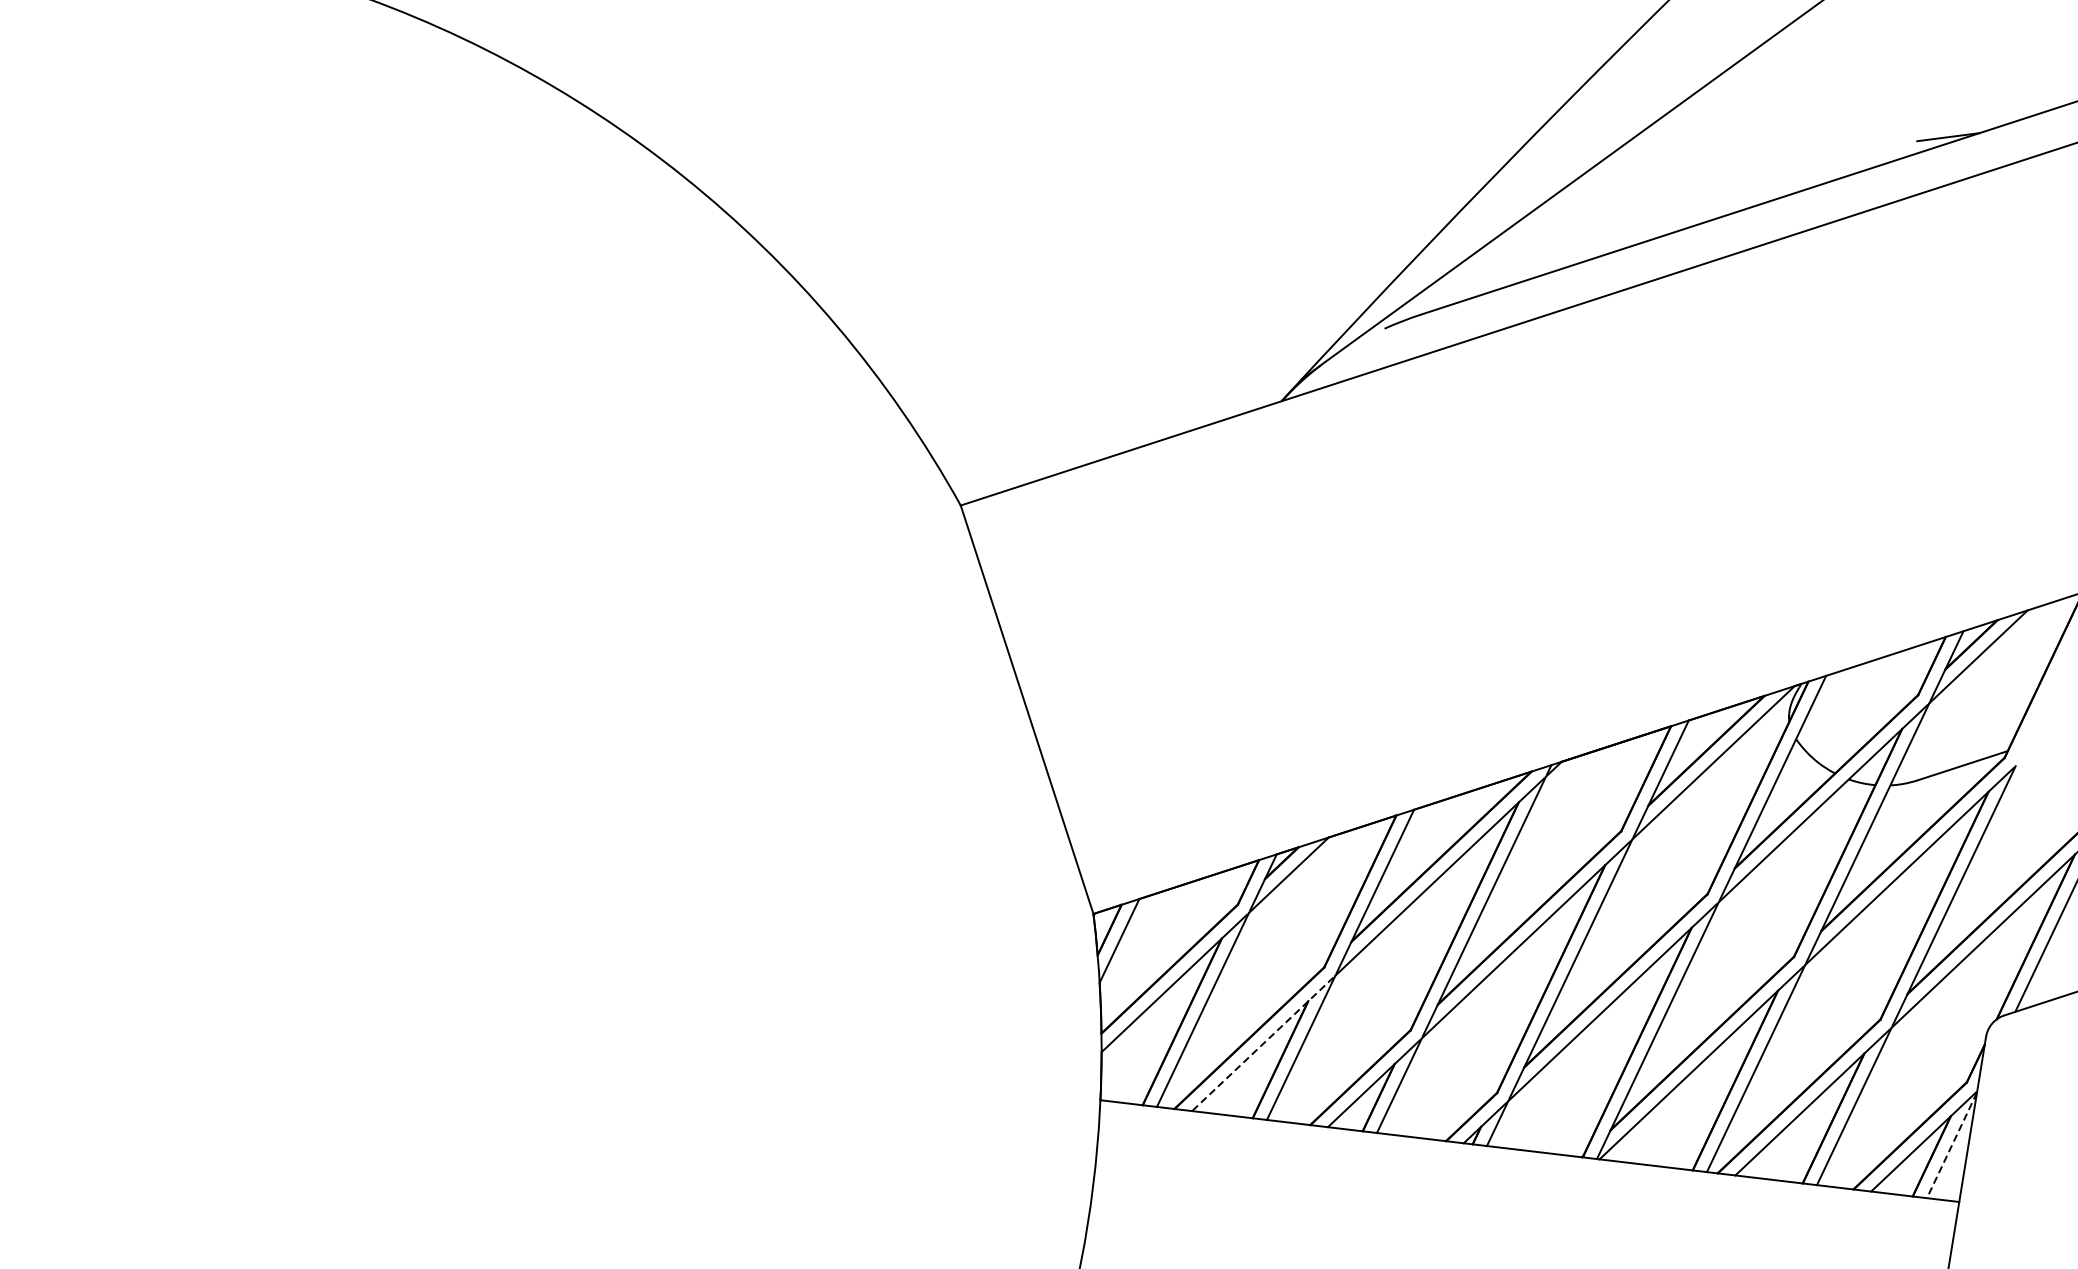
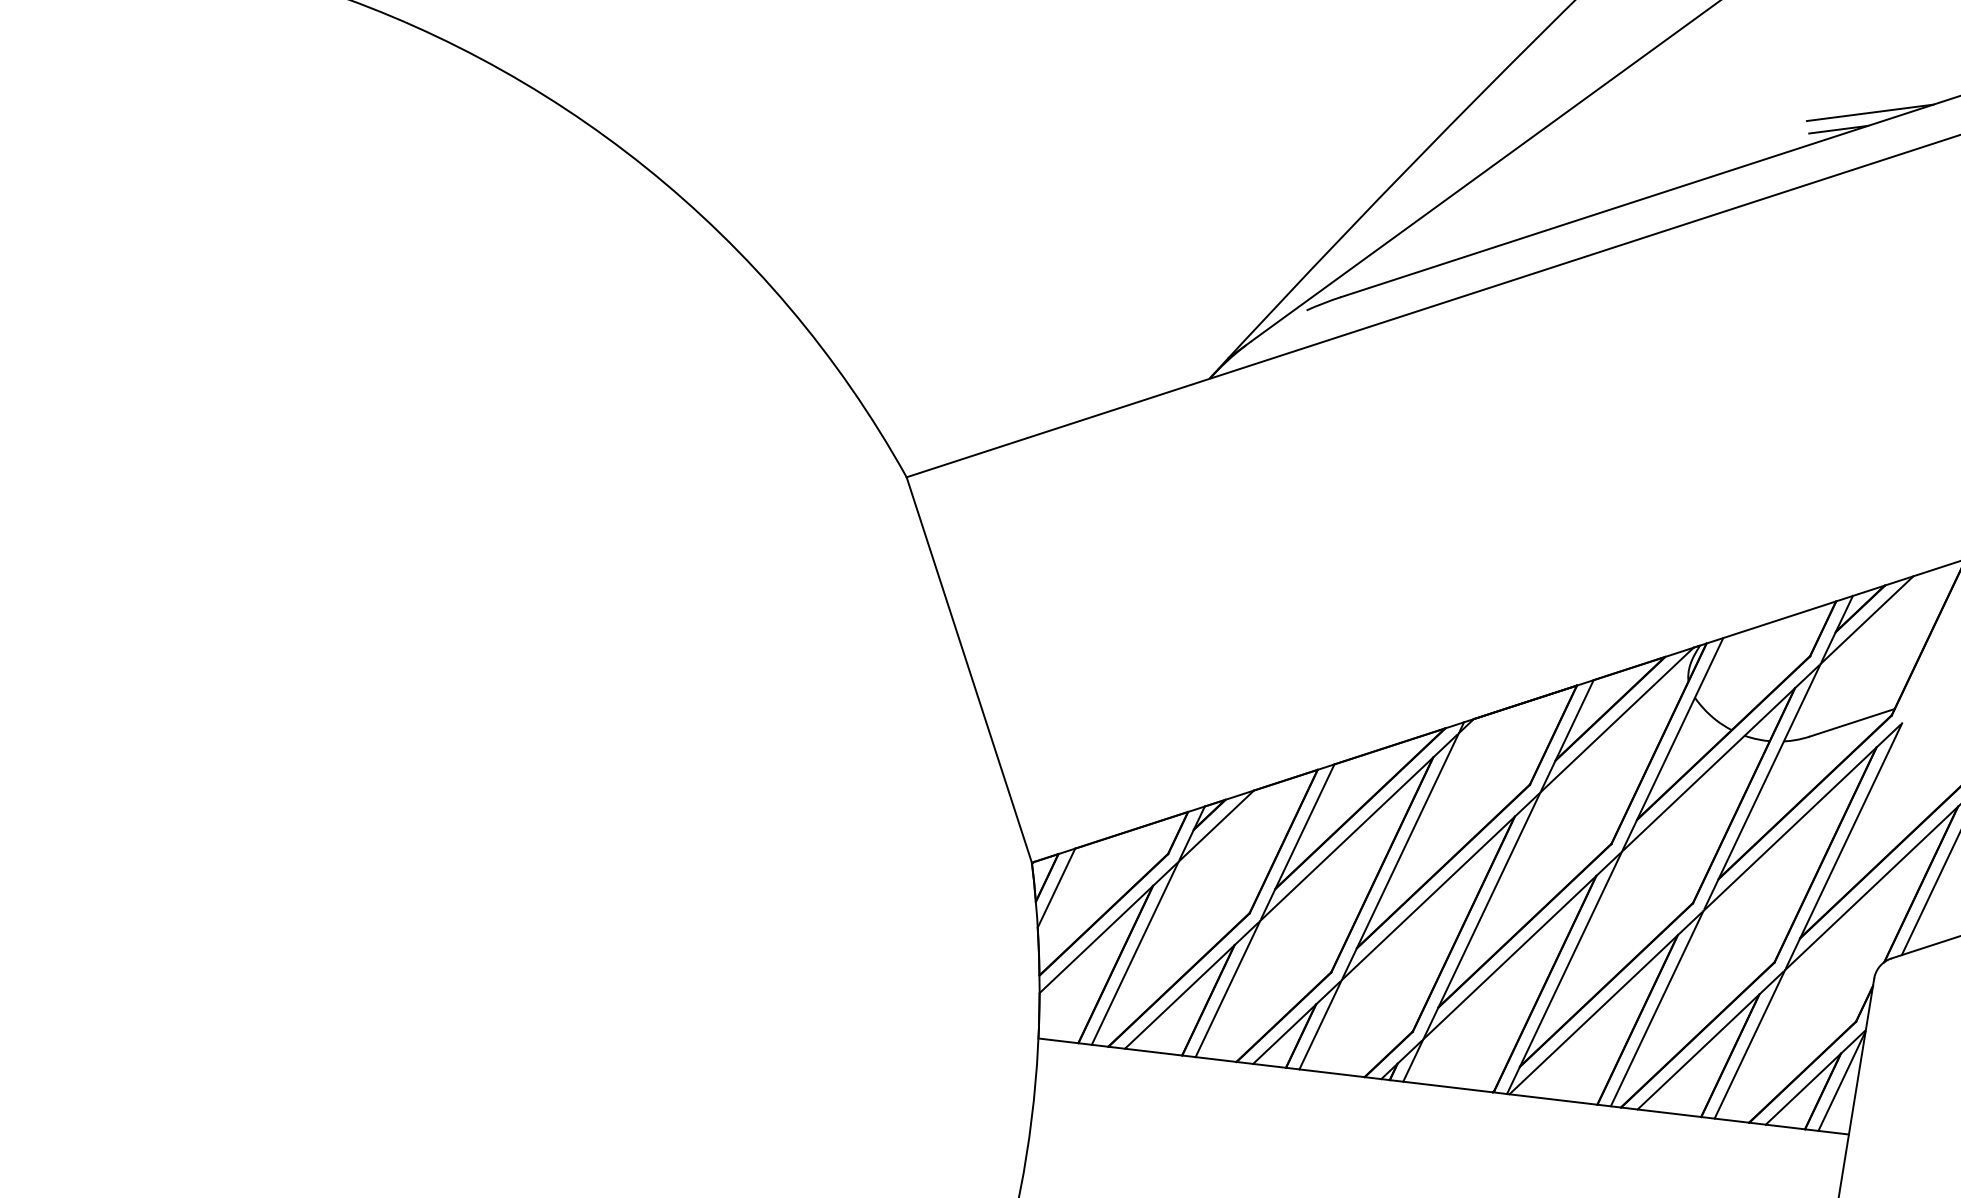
line: (1981, 118) -> (1869, 112), added
line: (1262, 1044) -> (1191, 985), dashed -> solid
line: (1951, 1145) -> (1841, 1081), dashed -> solid

